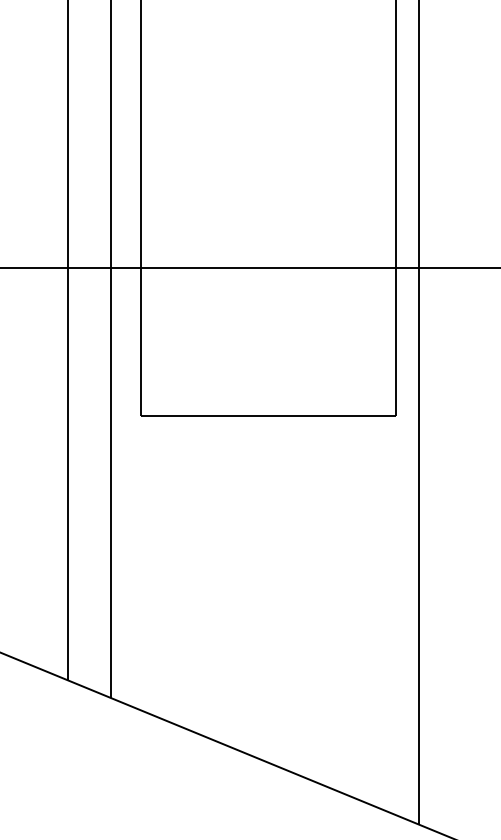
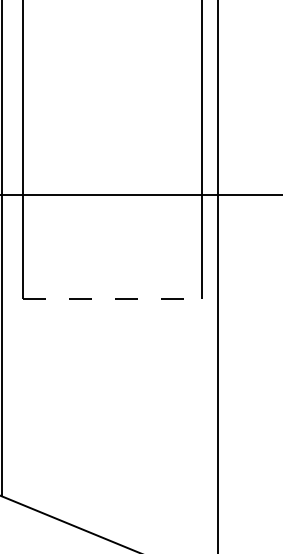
line: (269, 415) -> (113, 298), solid -> dashed

